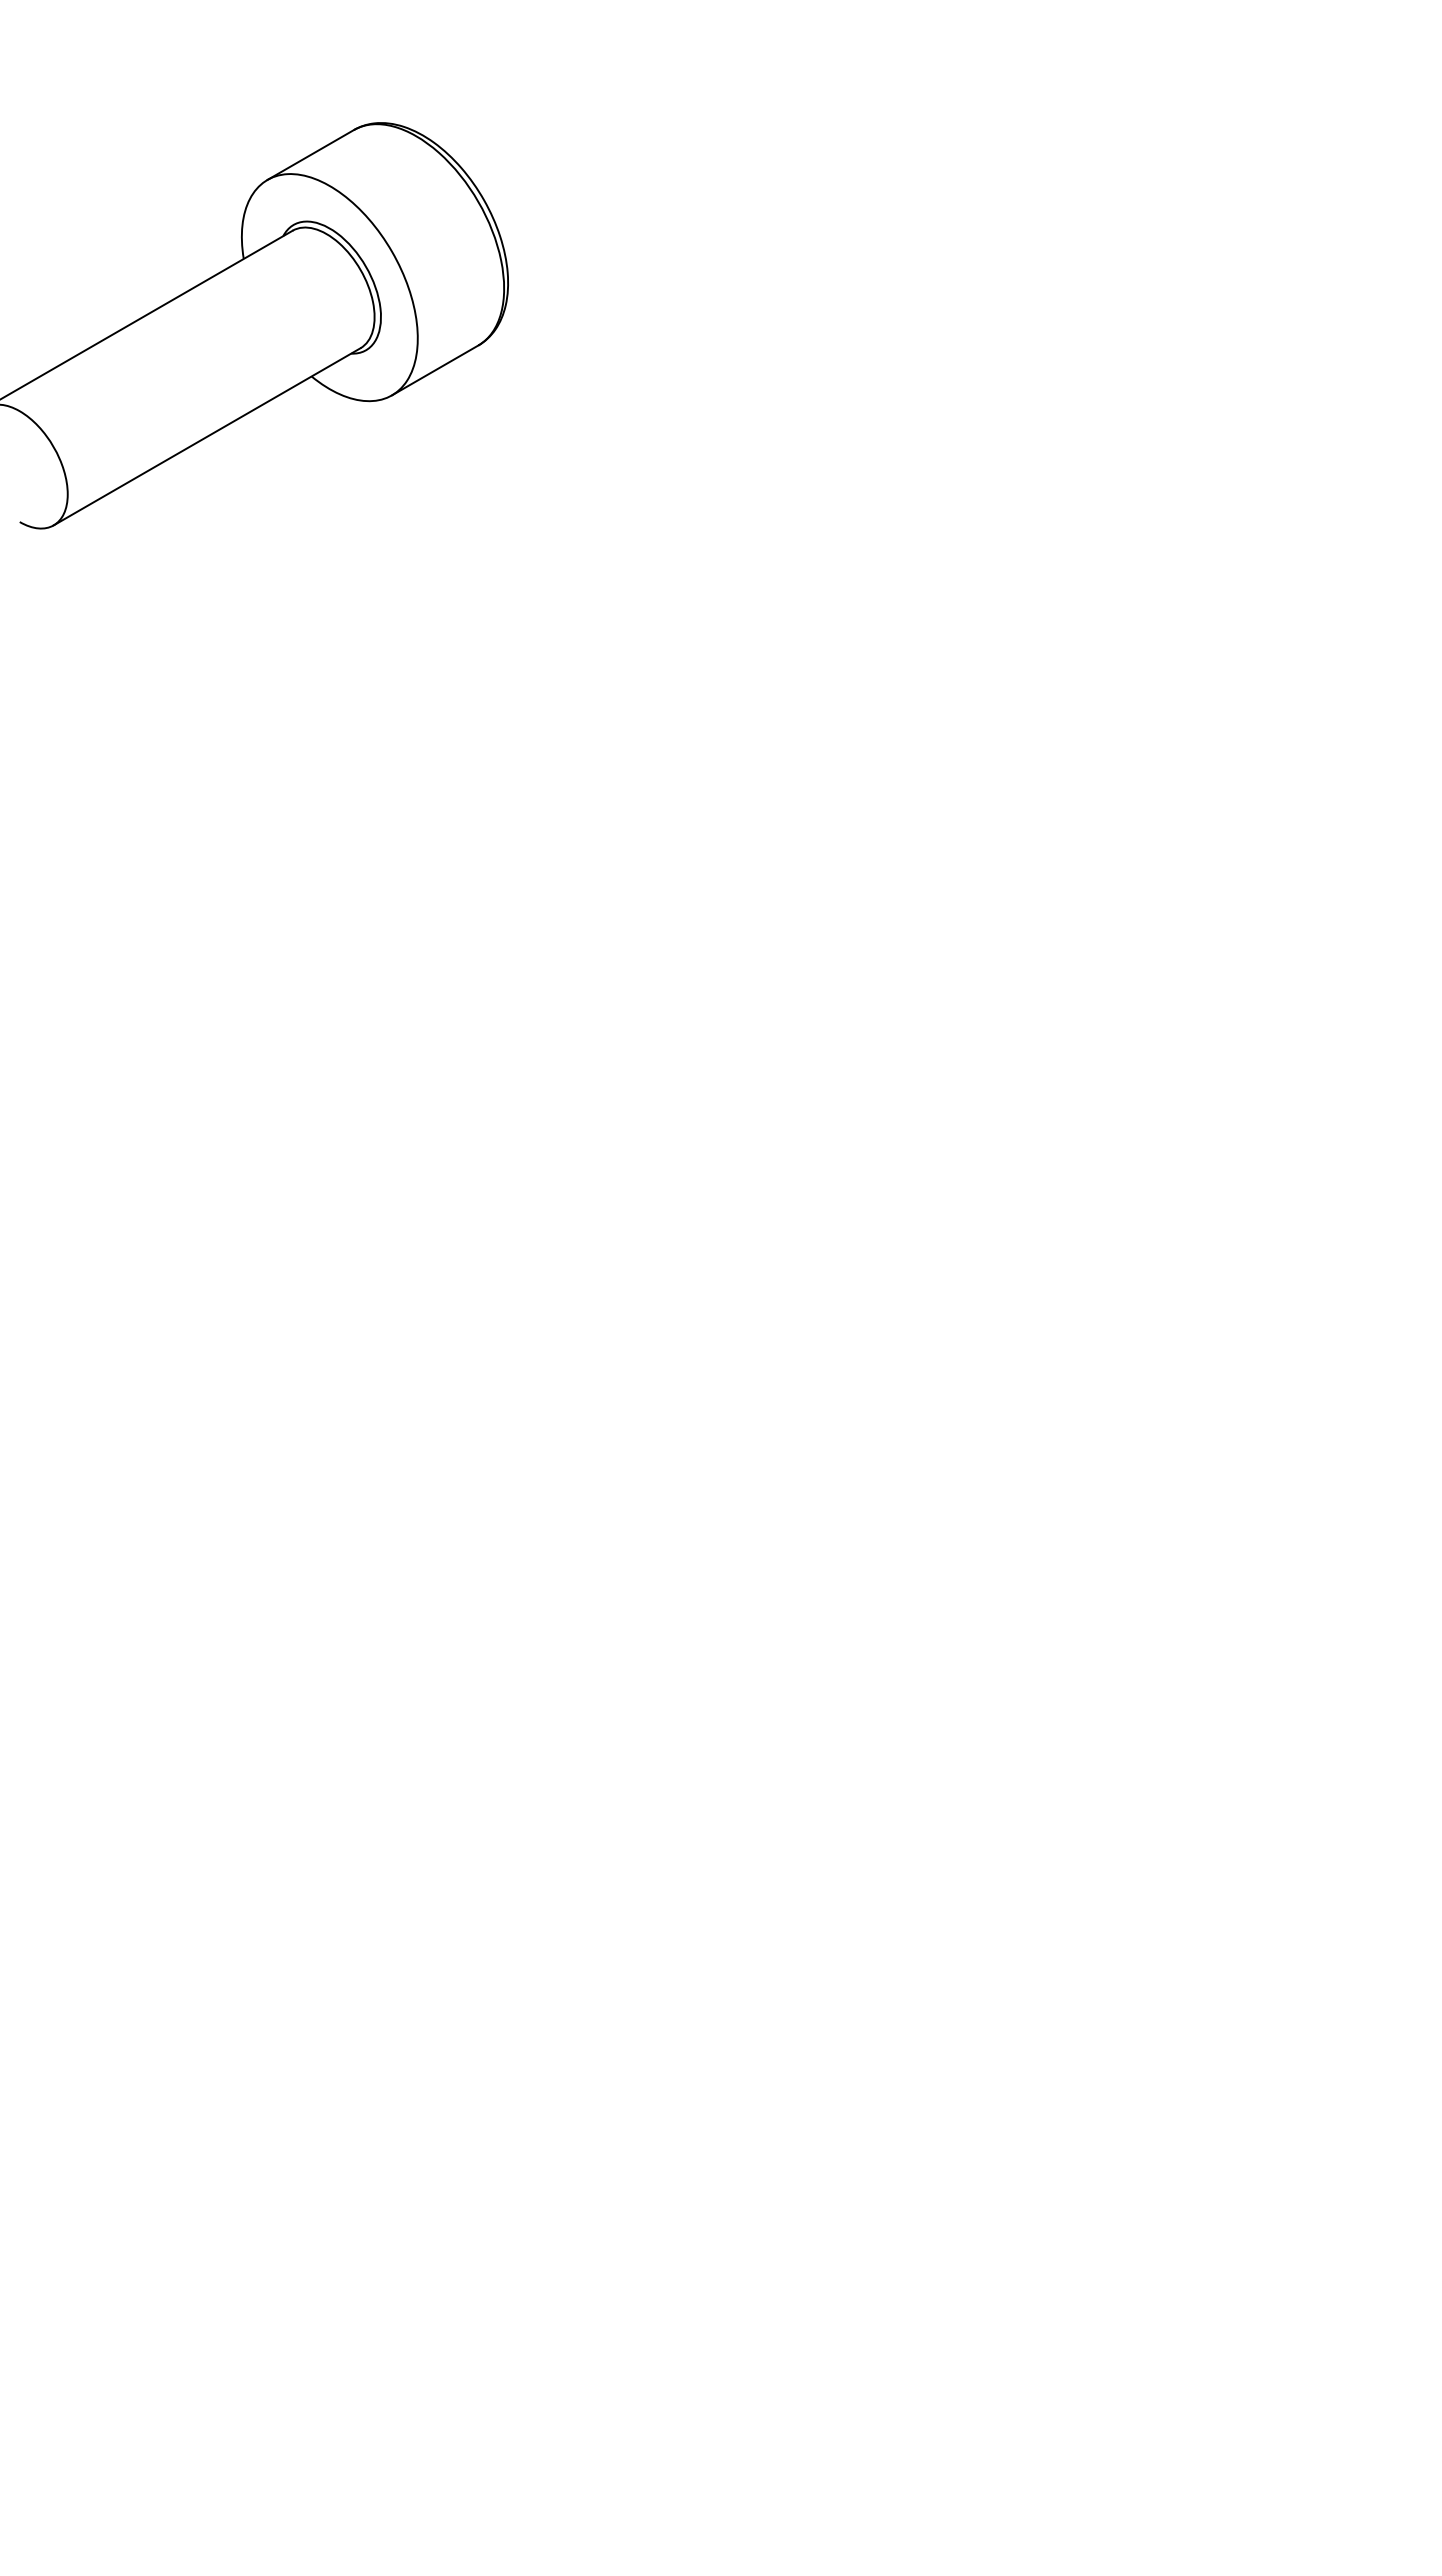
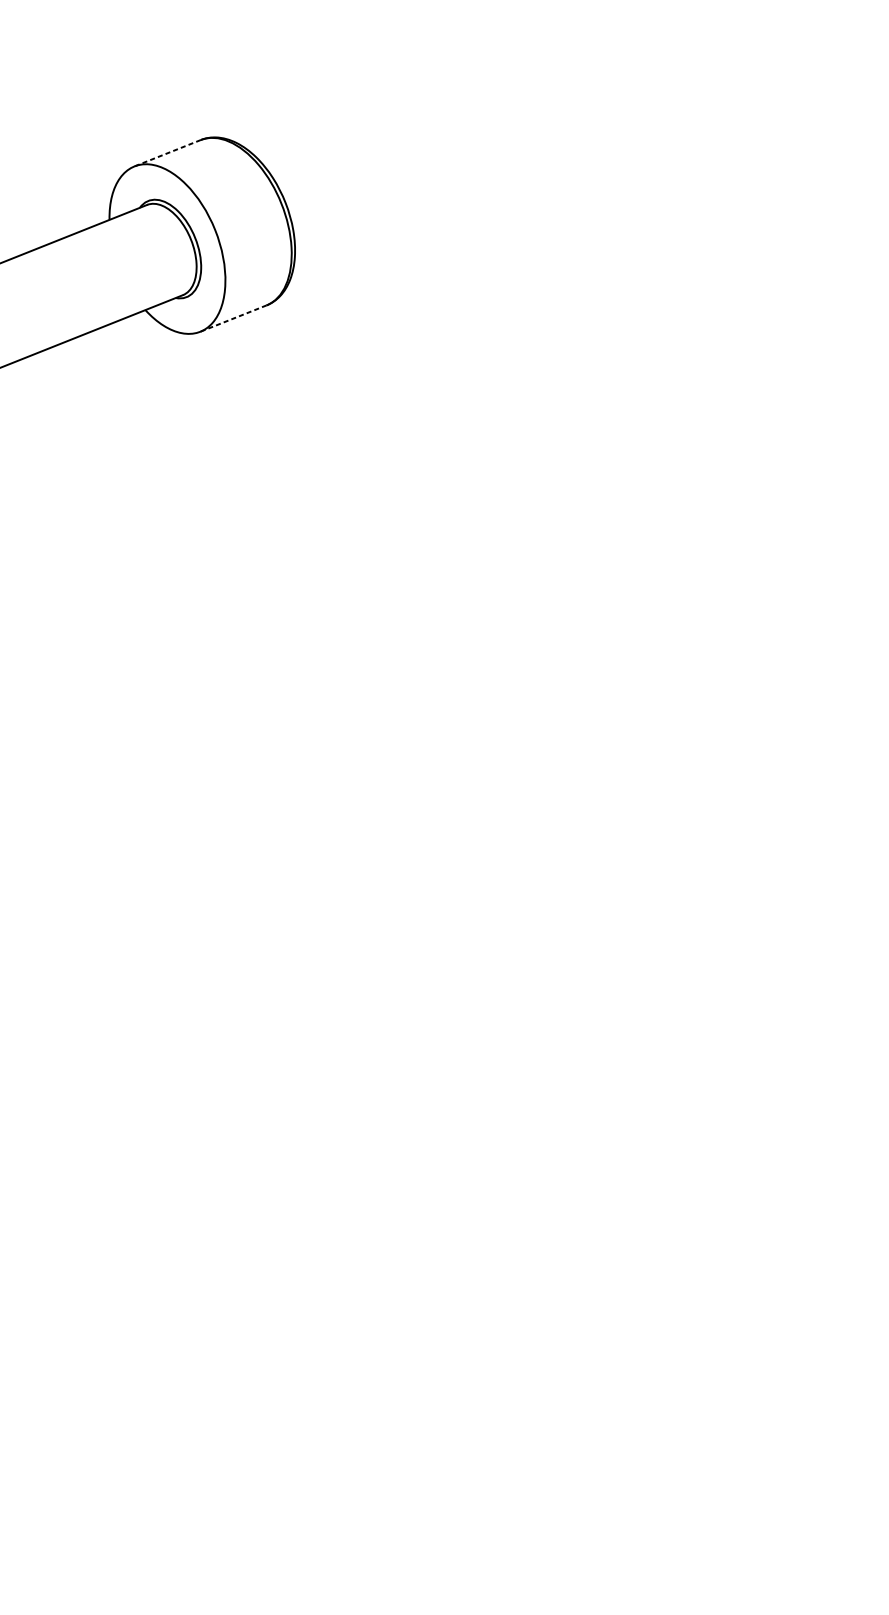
line: (310, 154) -> (167, 152), solid -> dashed
line: (435, 370) -> (233, 318), solid -> dashed

